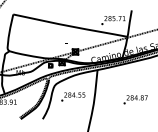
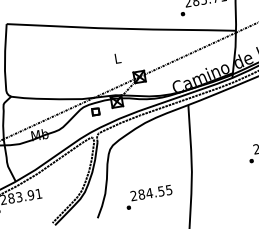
text: (73, 96) -> (149, 196), moved

